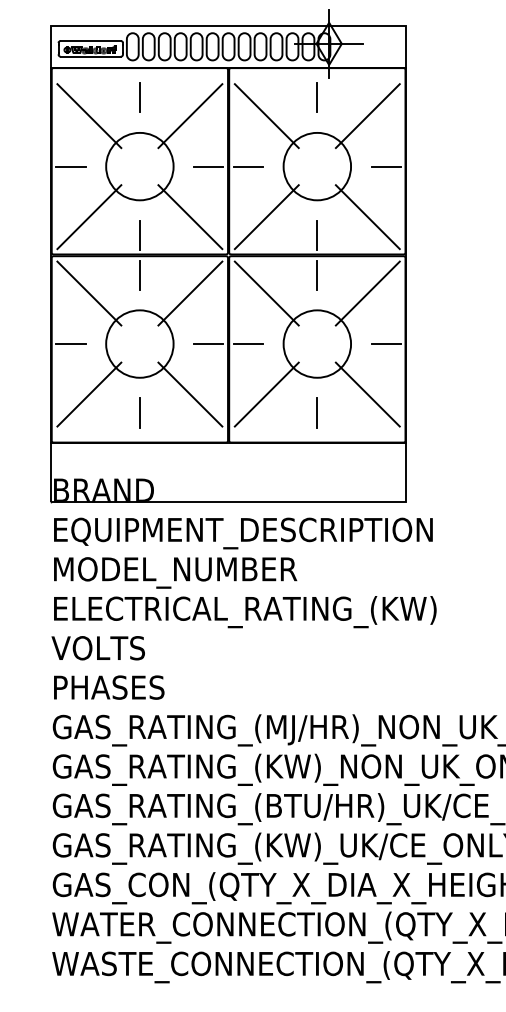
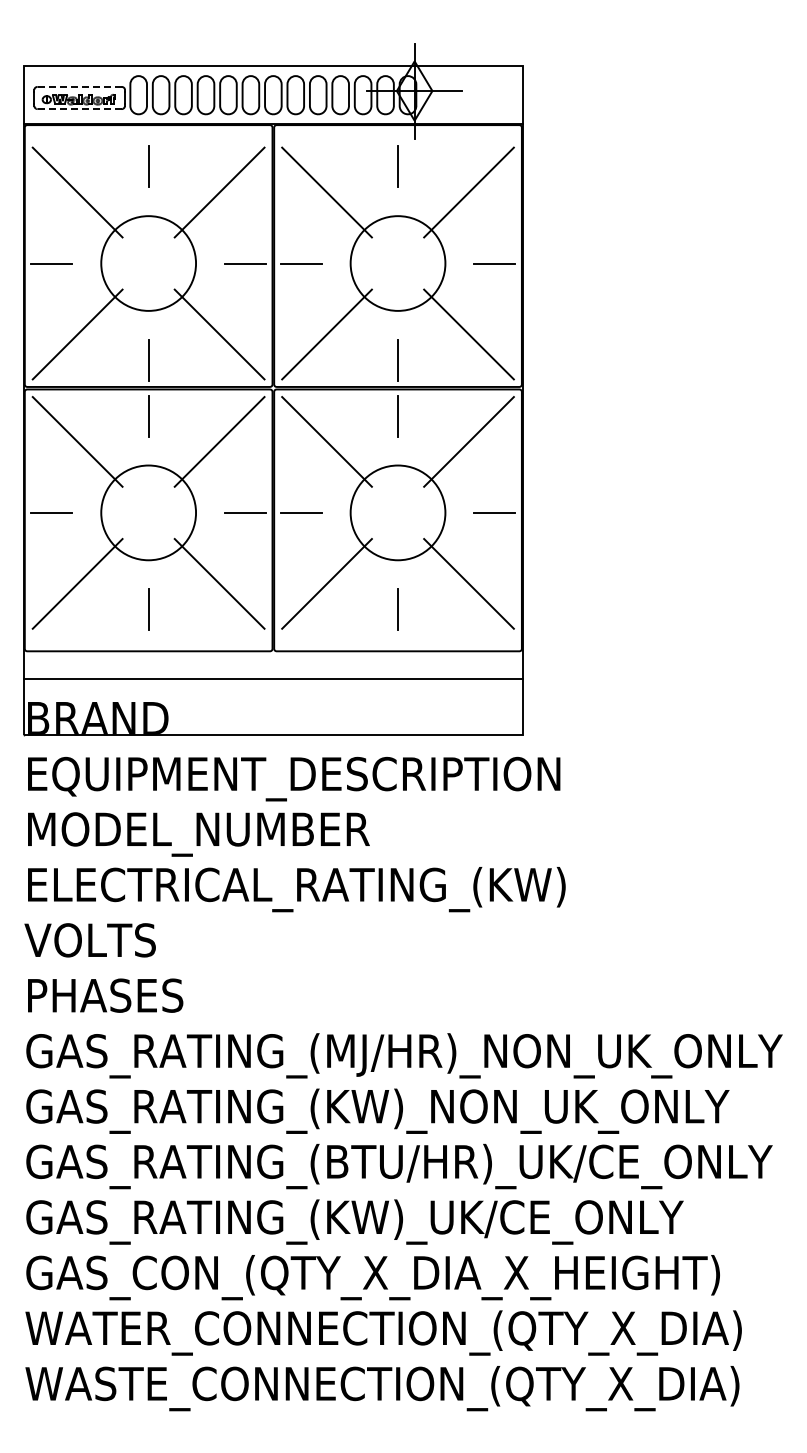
line: (90, 40) -> (79, 86), solid -> dashed
line: (90, 57) -> (79, 109), solid -> dashed
line: (228, 443) -> (272, 679), moved

